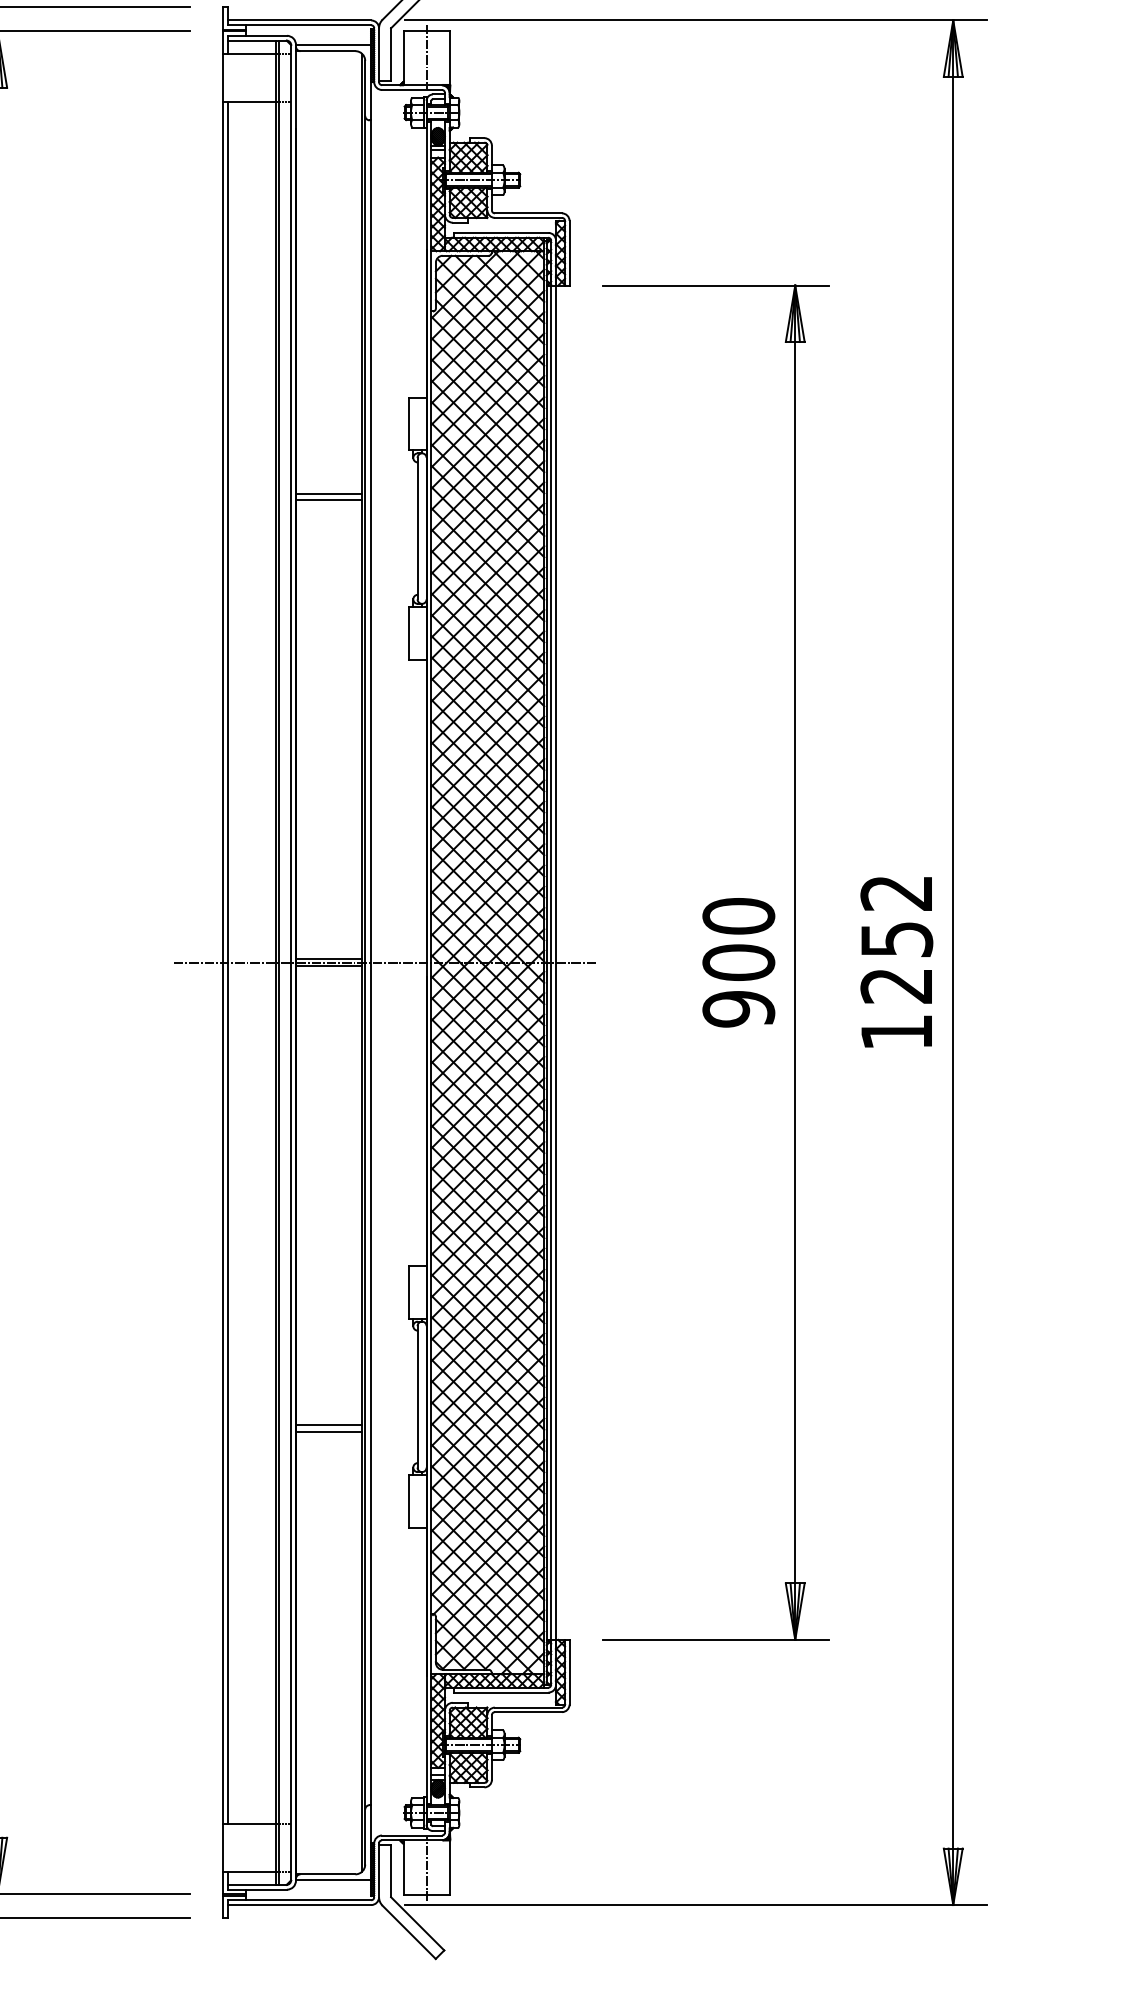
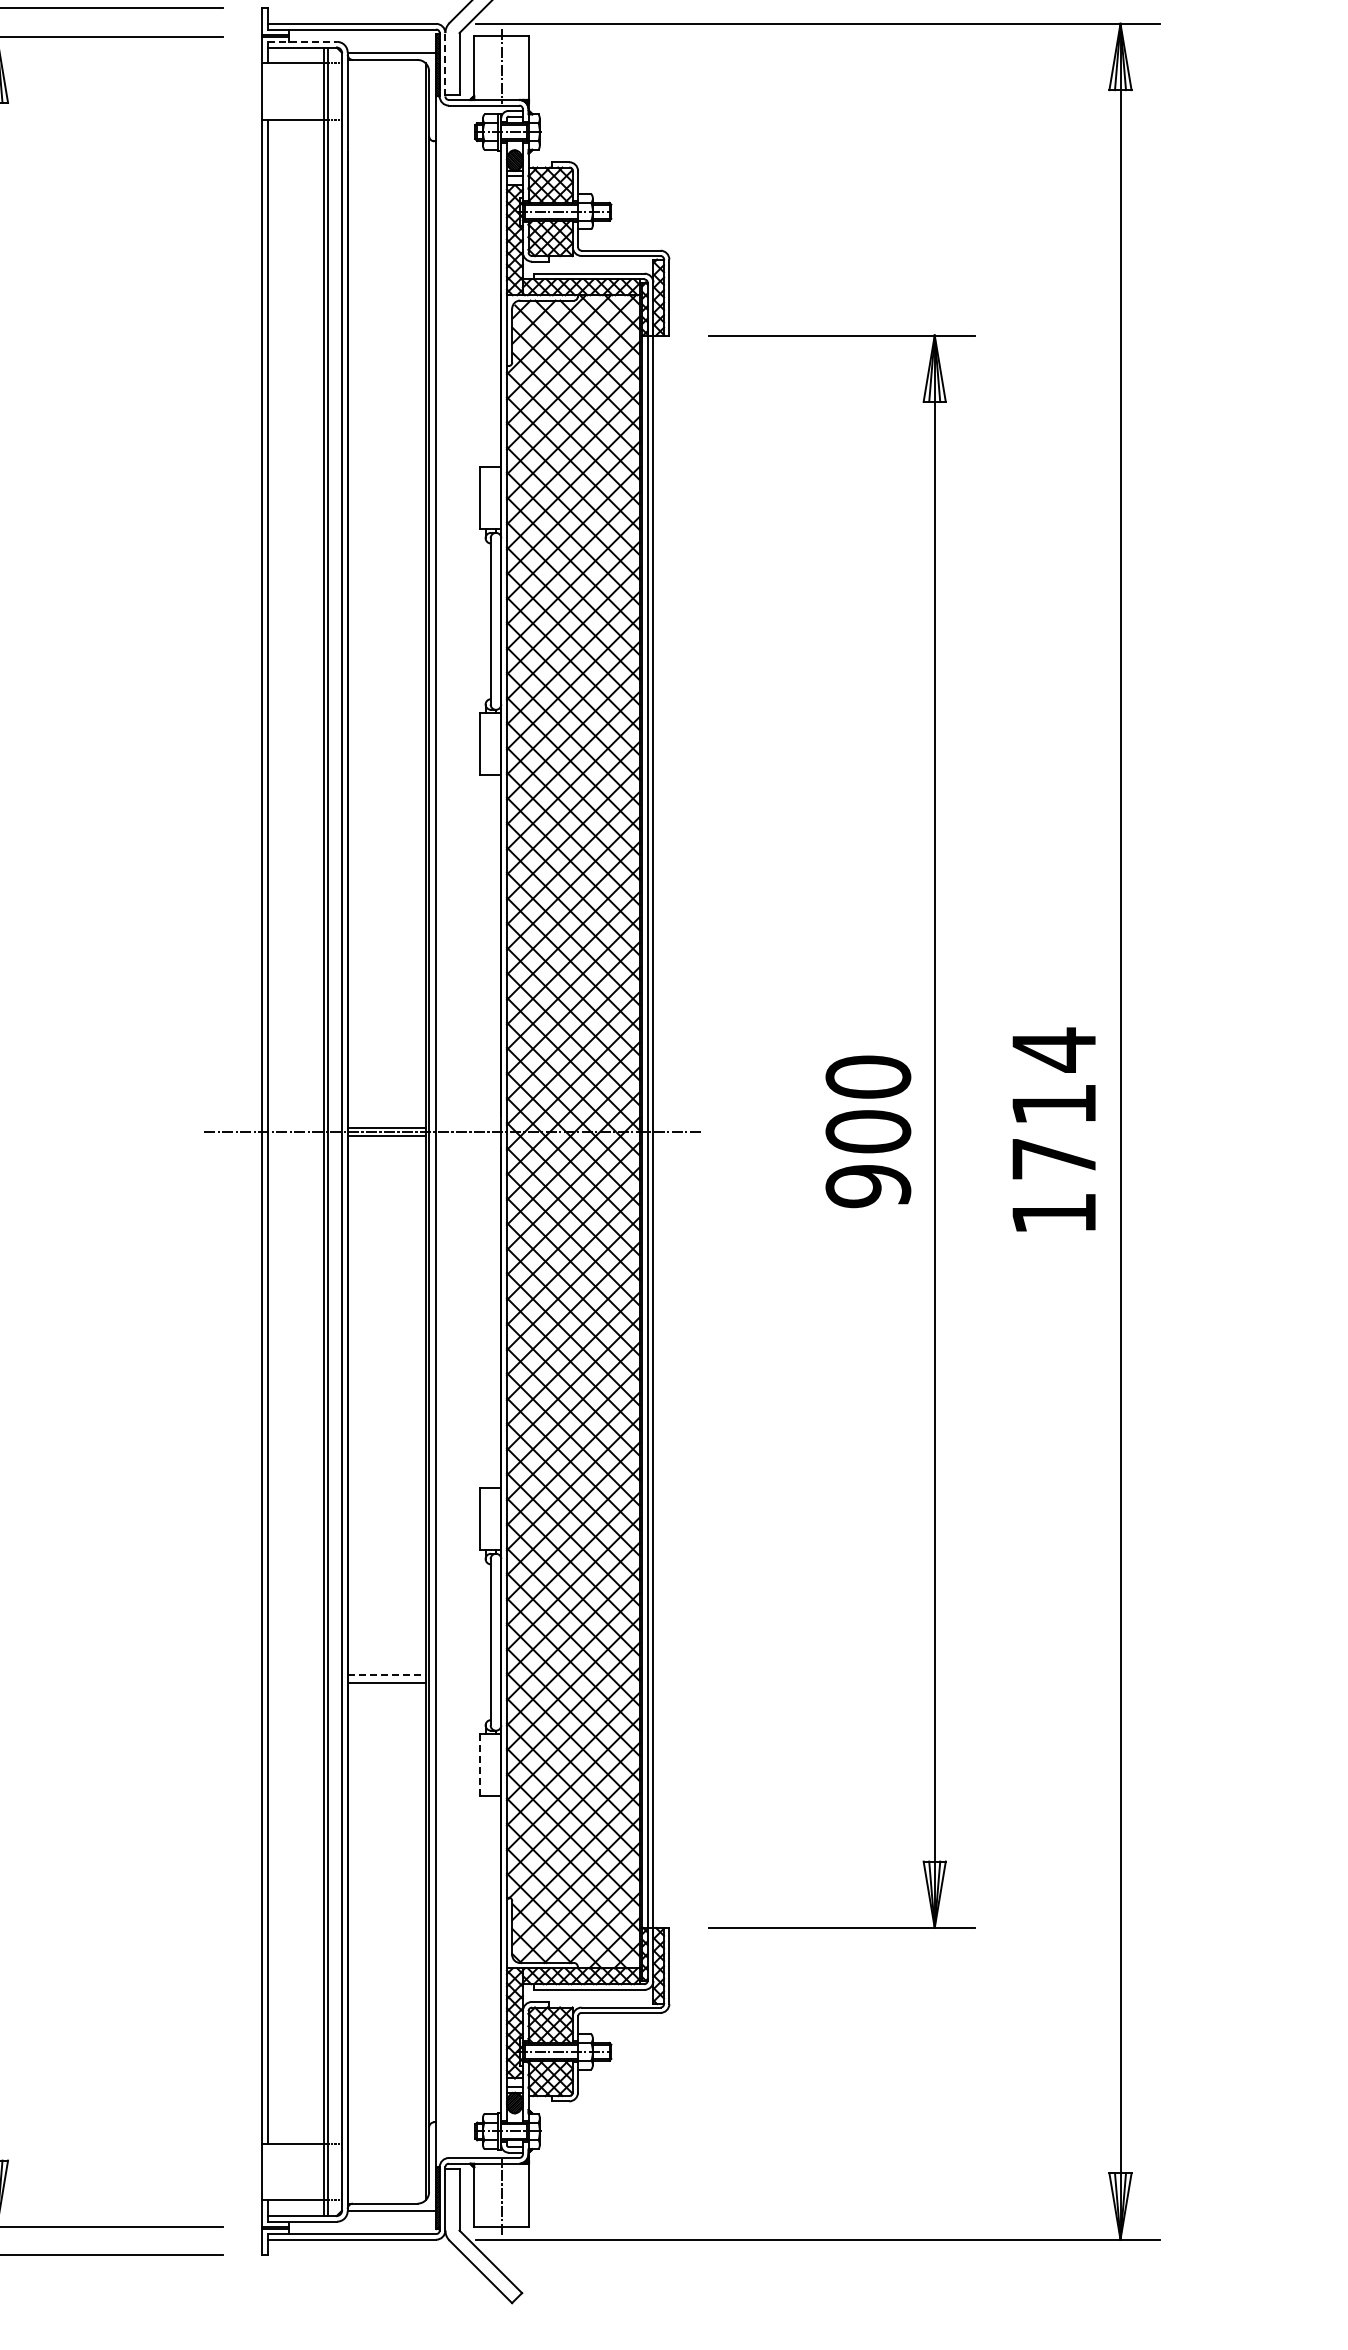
line: (257, 35) -> (302, 41), solid -> dashed
line: (379, 55) -> (445, 64), solid -> dashed
line: (328, 493) -> (386, 580), removed
line: (328, 500) -> (386, 588), removed
text: (897, 938) -> (1054, 1103), 1252 -> 1714
line: (328, 1425) -> (386, 1675), solid -> dashed
line: (408, 1501) -> (480, 1765), solid -> dashed

